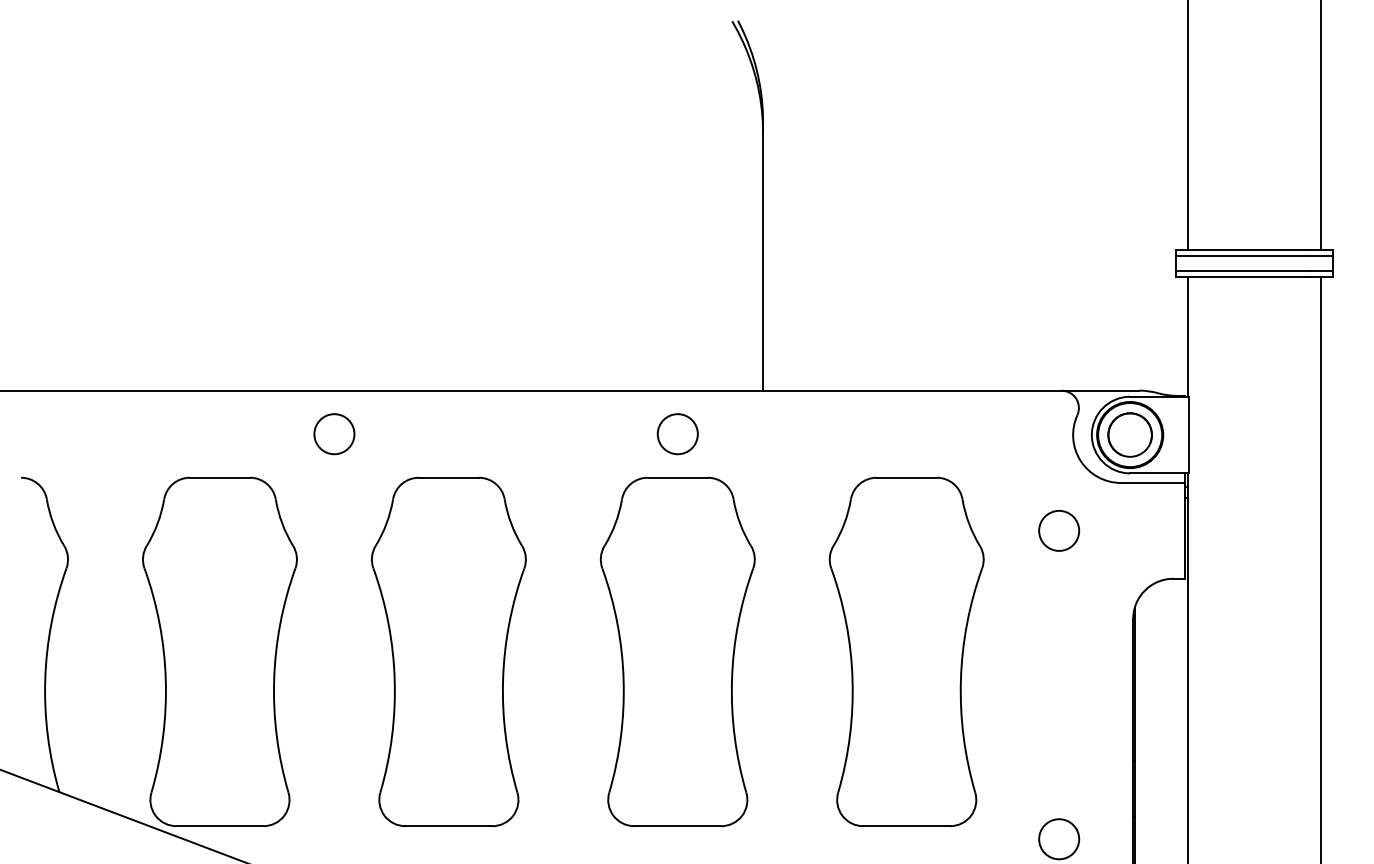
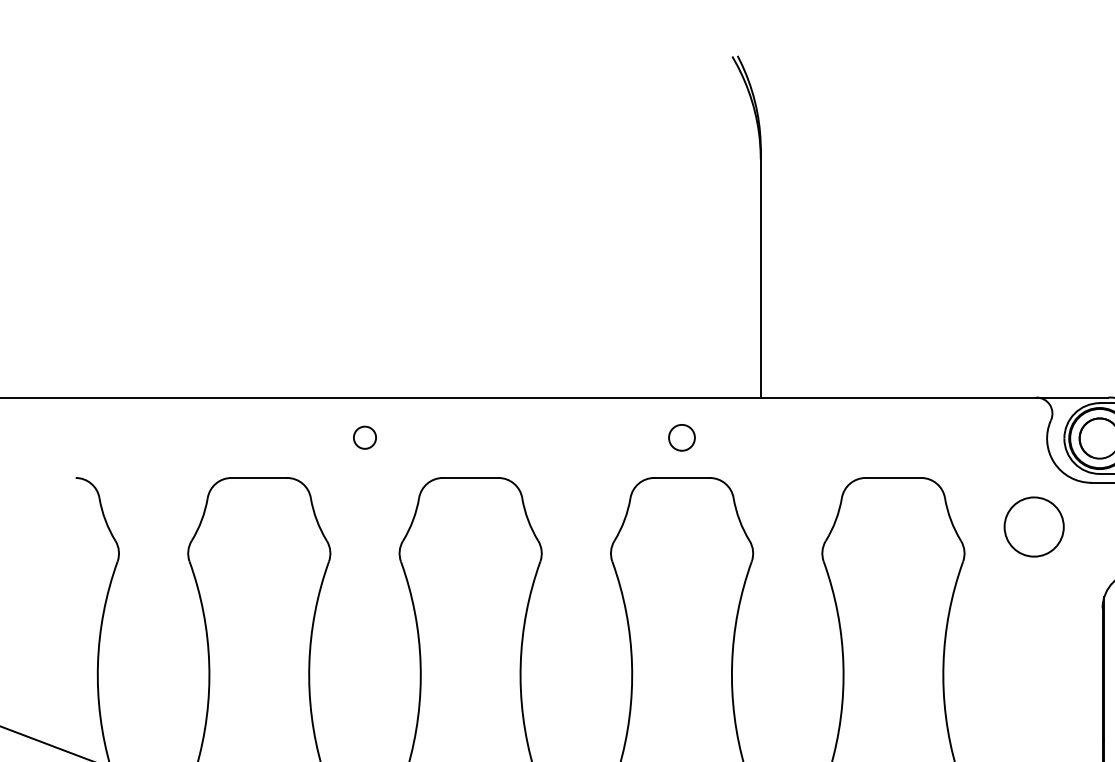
circle: (334, 434) -> (365, 438), size x0.6
circle: (677, 434) -> (681, 438), size x0.7
circle: (1059, 530) -> (1034, 526), size x1.6

